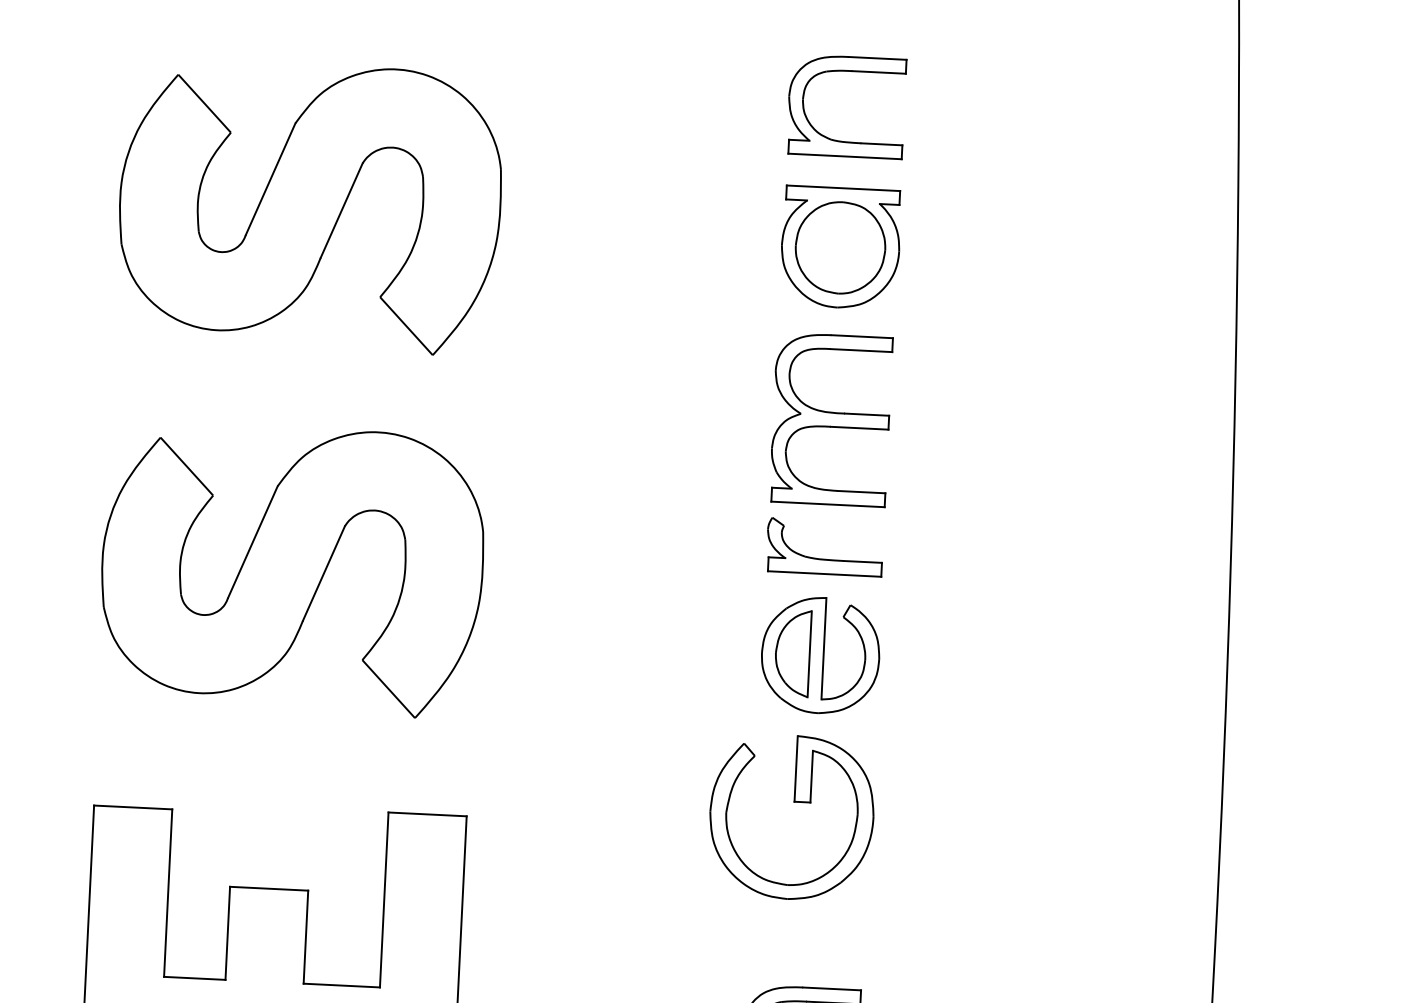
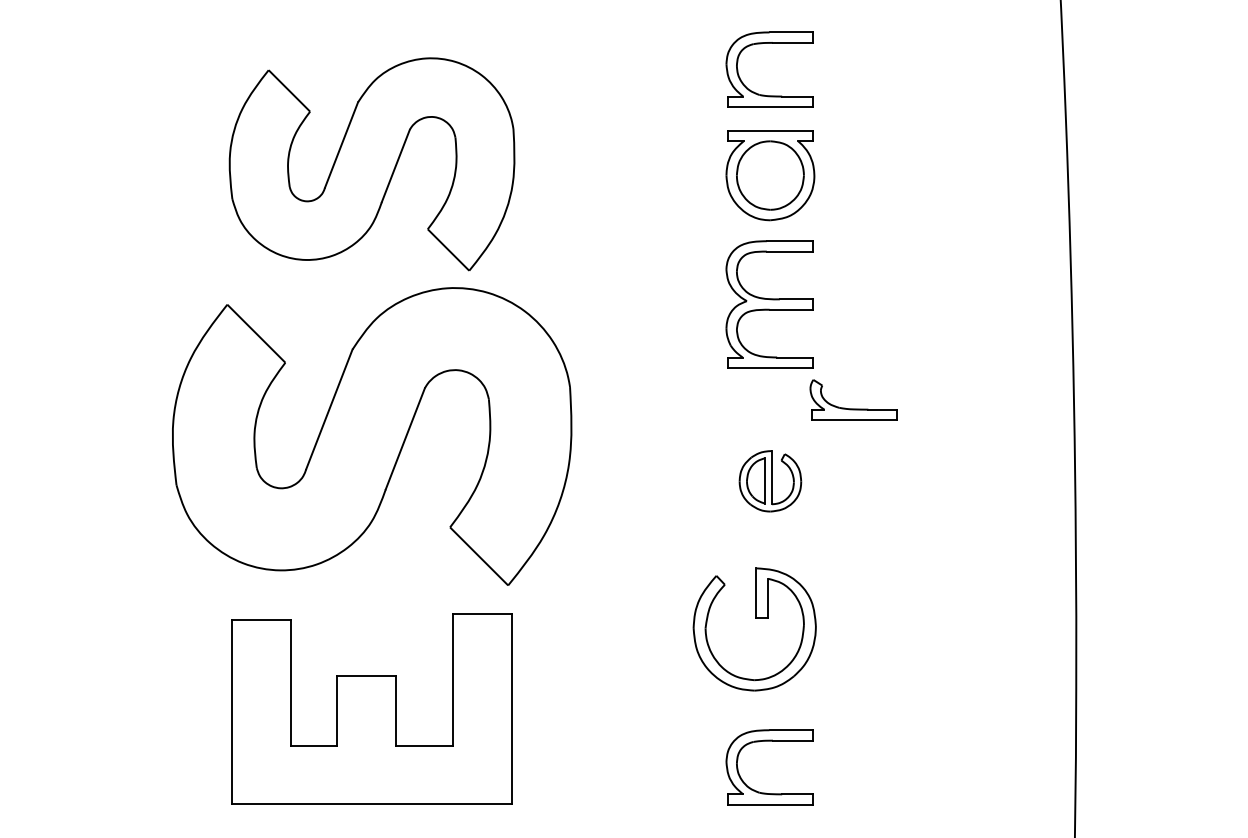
part: (824, 558) -> (853, 408), moved
part: (291, 569) -> (371, 436), size x1.4
part: (820, 655) -> (770, 481), size x0.7
part: (793, 802) -> (755, 618), moved

